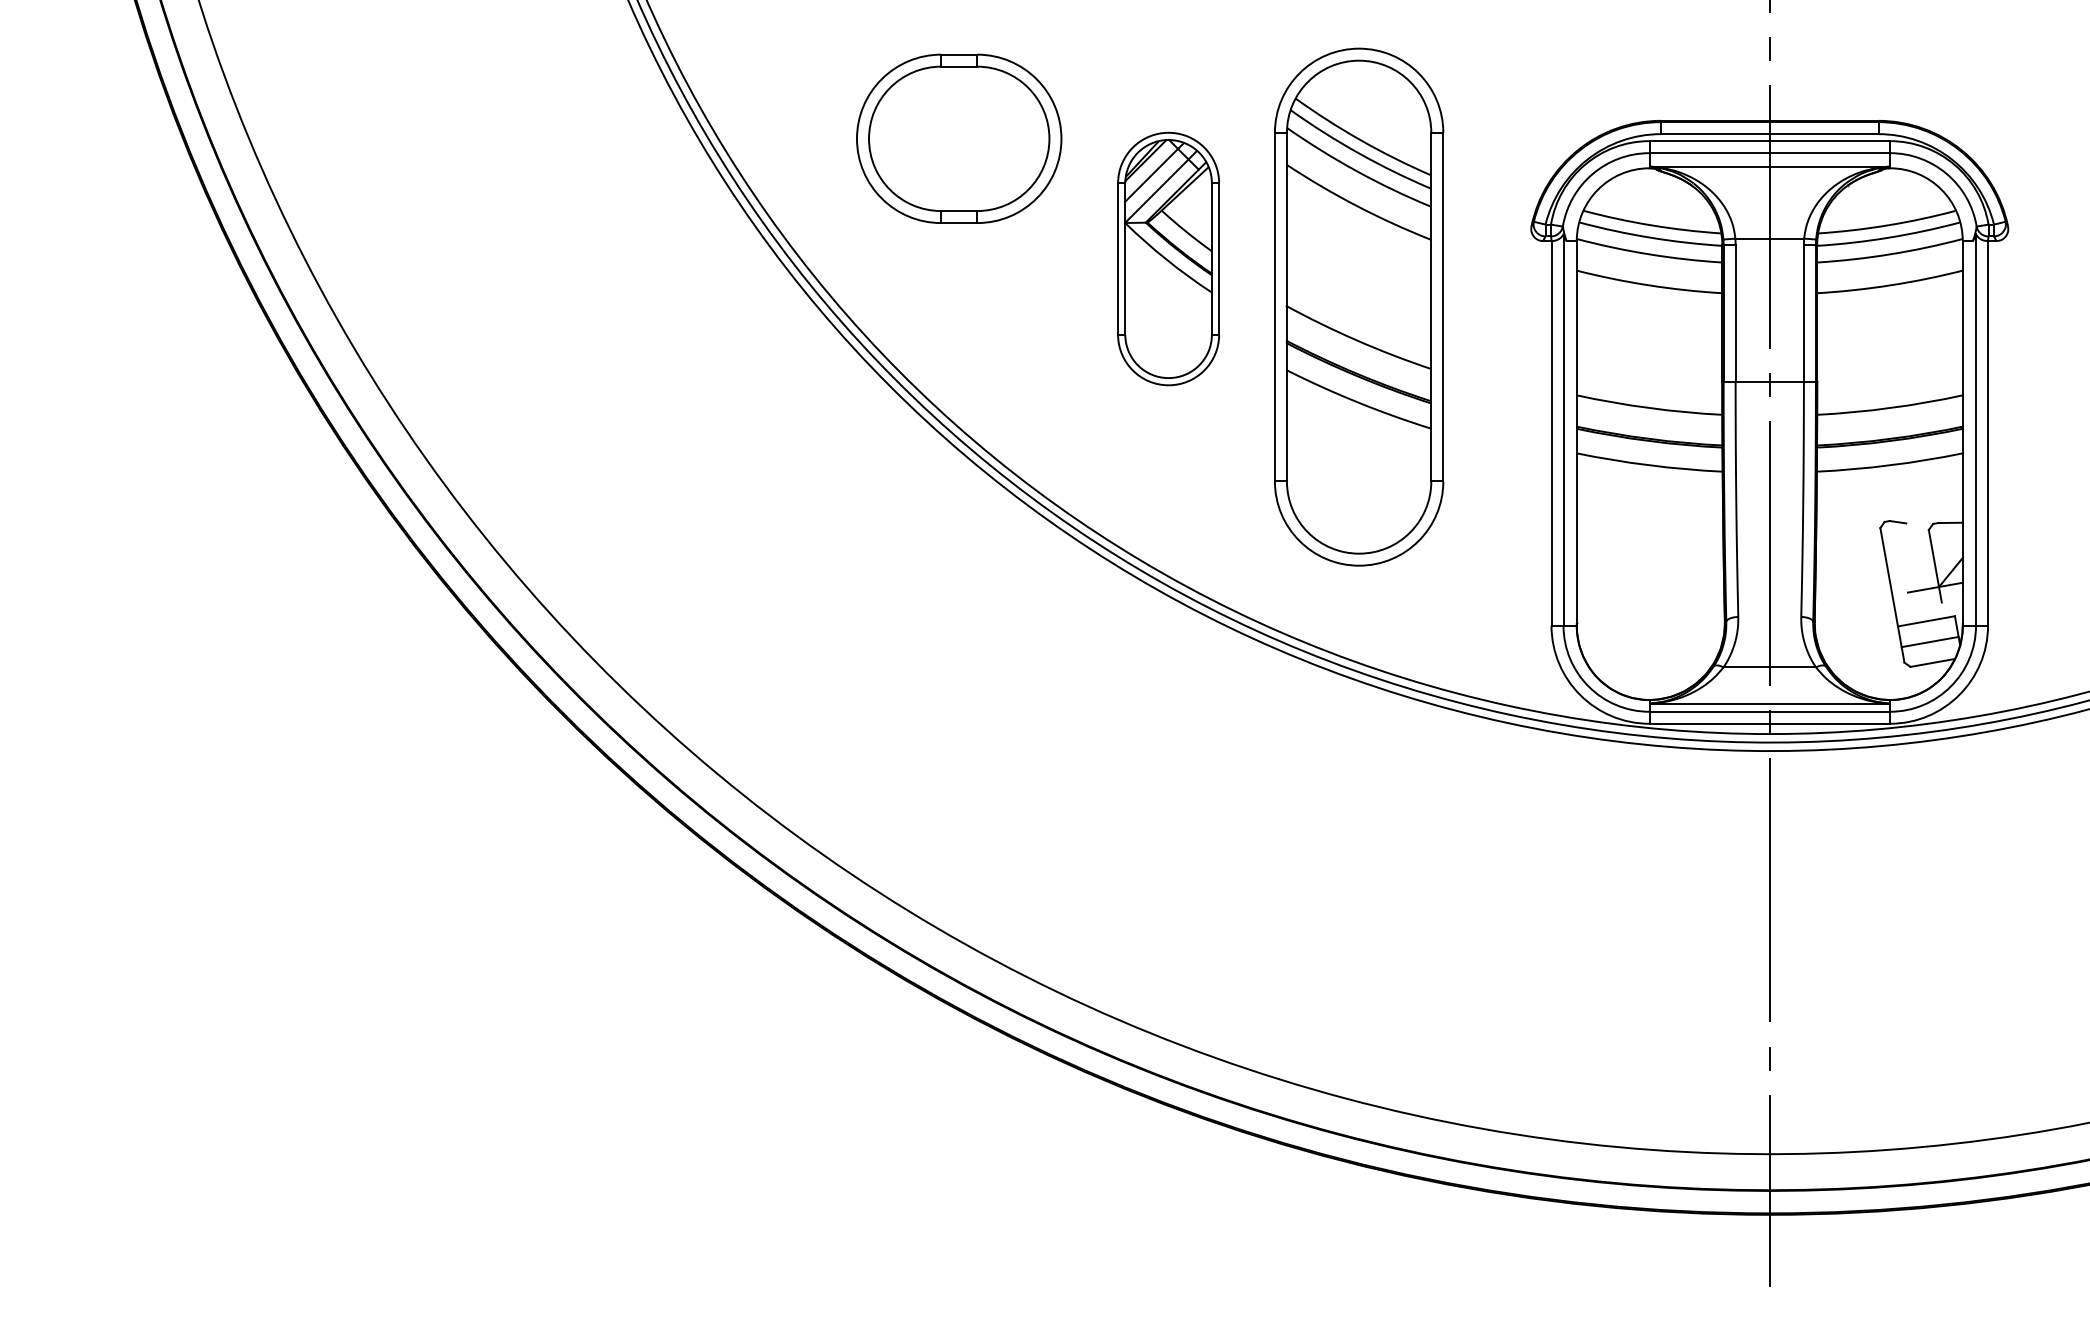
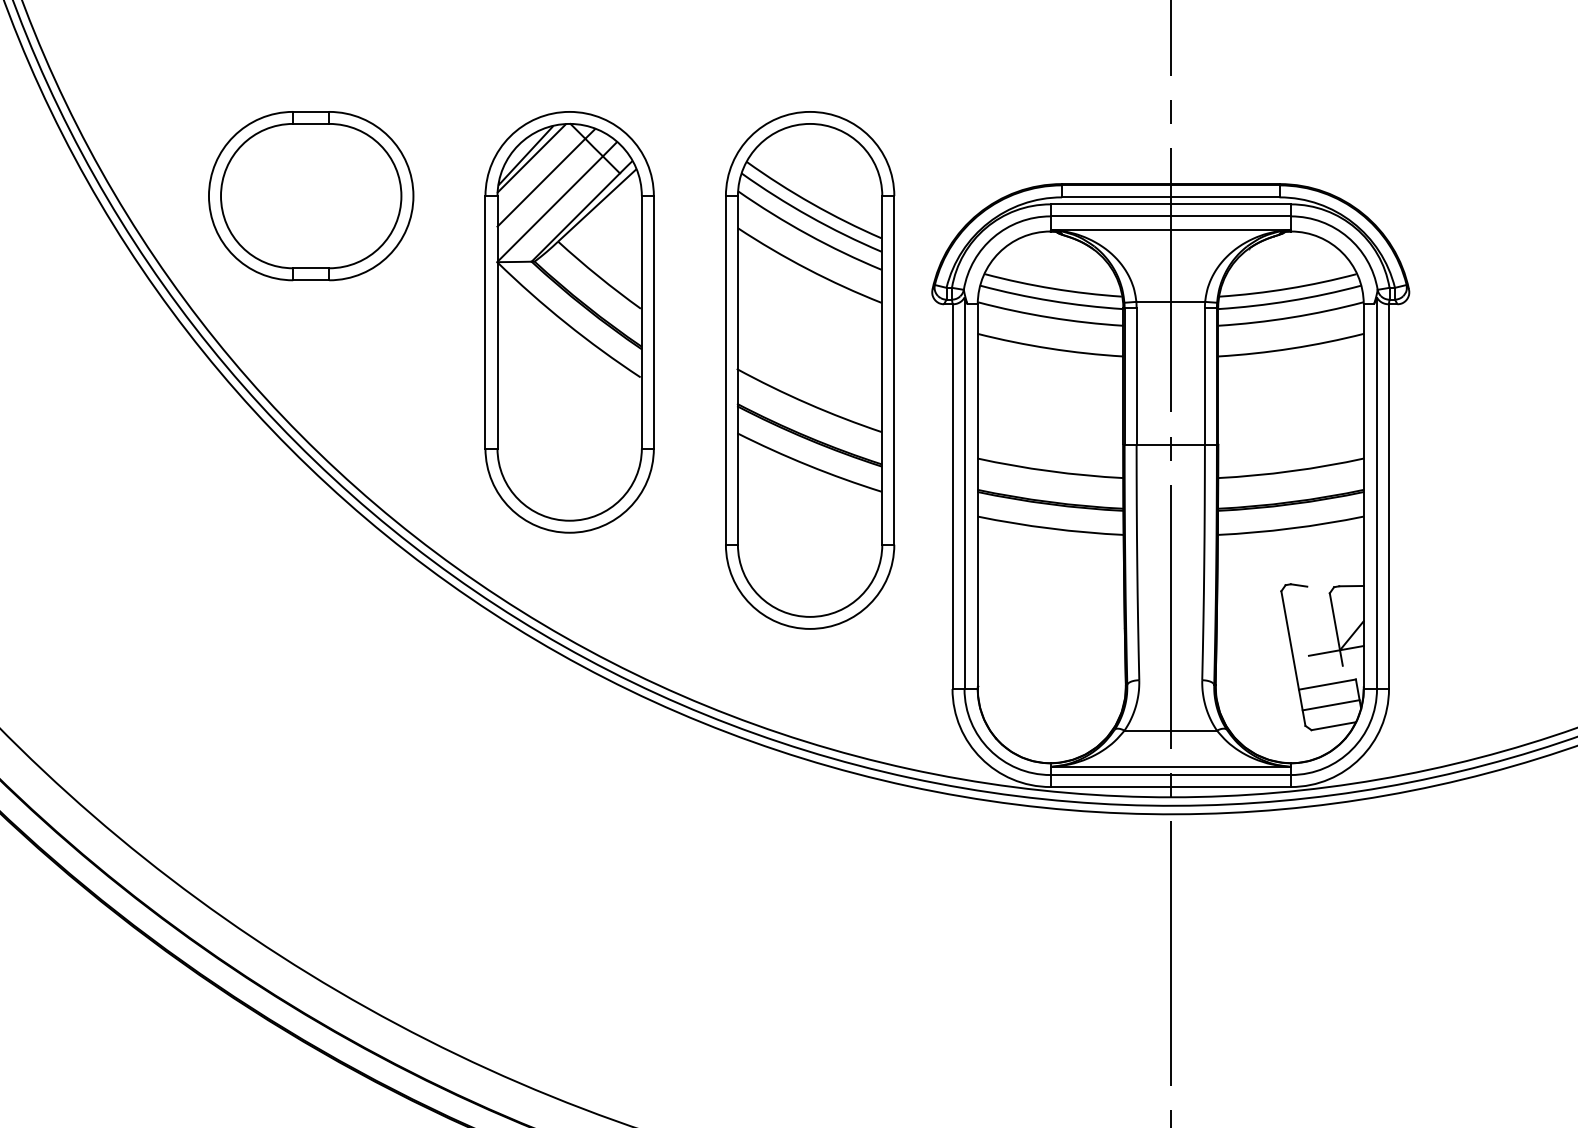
part: (959, 138) -> (311, 195), moved
part: (1168, 258) -> (569, 321), size x1.67
part: (1359, 306) -> (810, 369), moved

